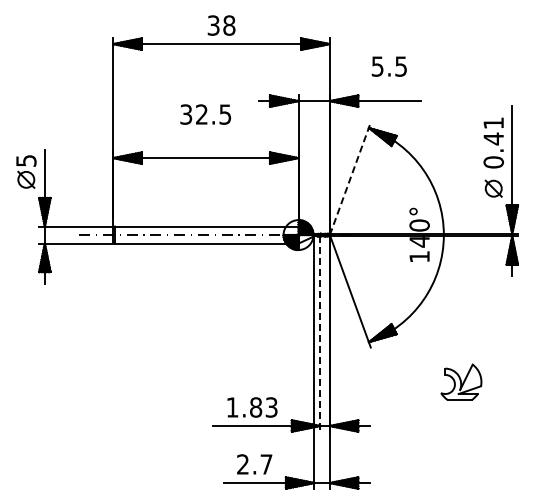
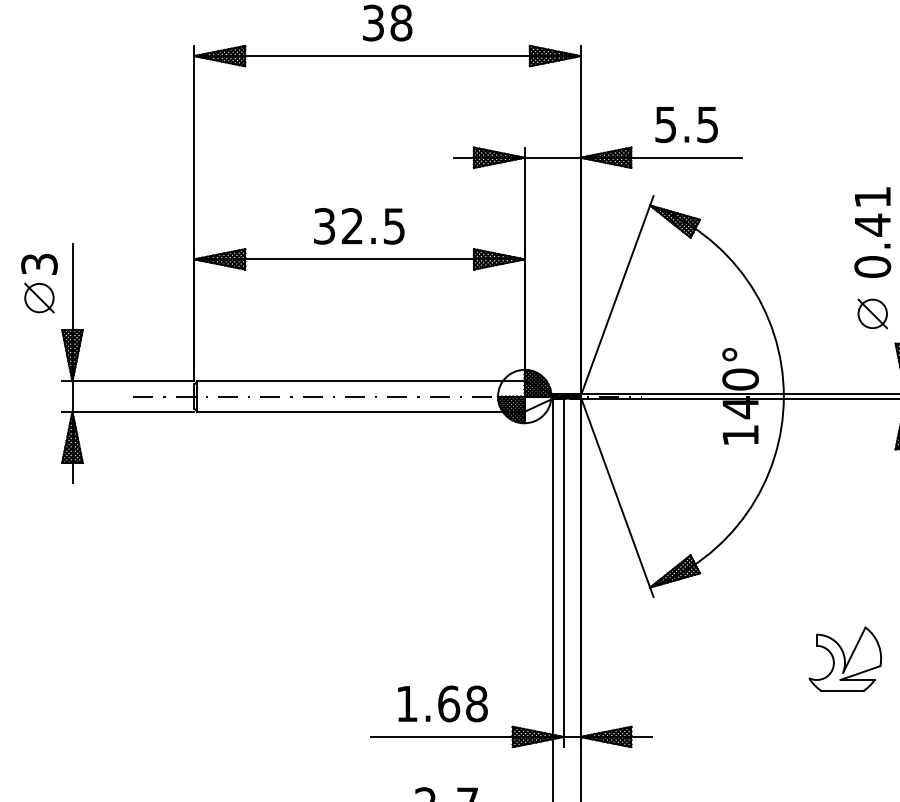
text: (388, 66) -> (685, 124), moved
text: (205, 114) -> (358, 226), moved
text: (25, 160) -> (37, 263), 5 -> 3
line: (350, 178) -> (617, 295), dashed -> solid
line: (320, 333) -> (563, 572), dashed -> solid
part: (461, 381) -> (845, 657), moved
text: (263, 407) -> (462, 703), 1.83 -> 1.68

